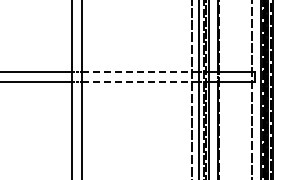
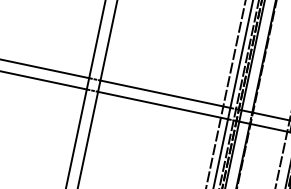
line: (140, 71) -> (165, 93), dashed -> solid
line: (140, 82) -> (163, 106), dashed -> solid

